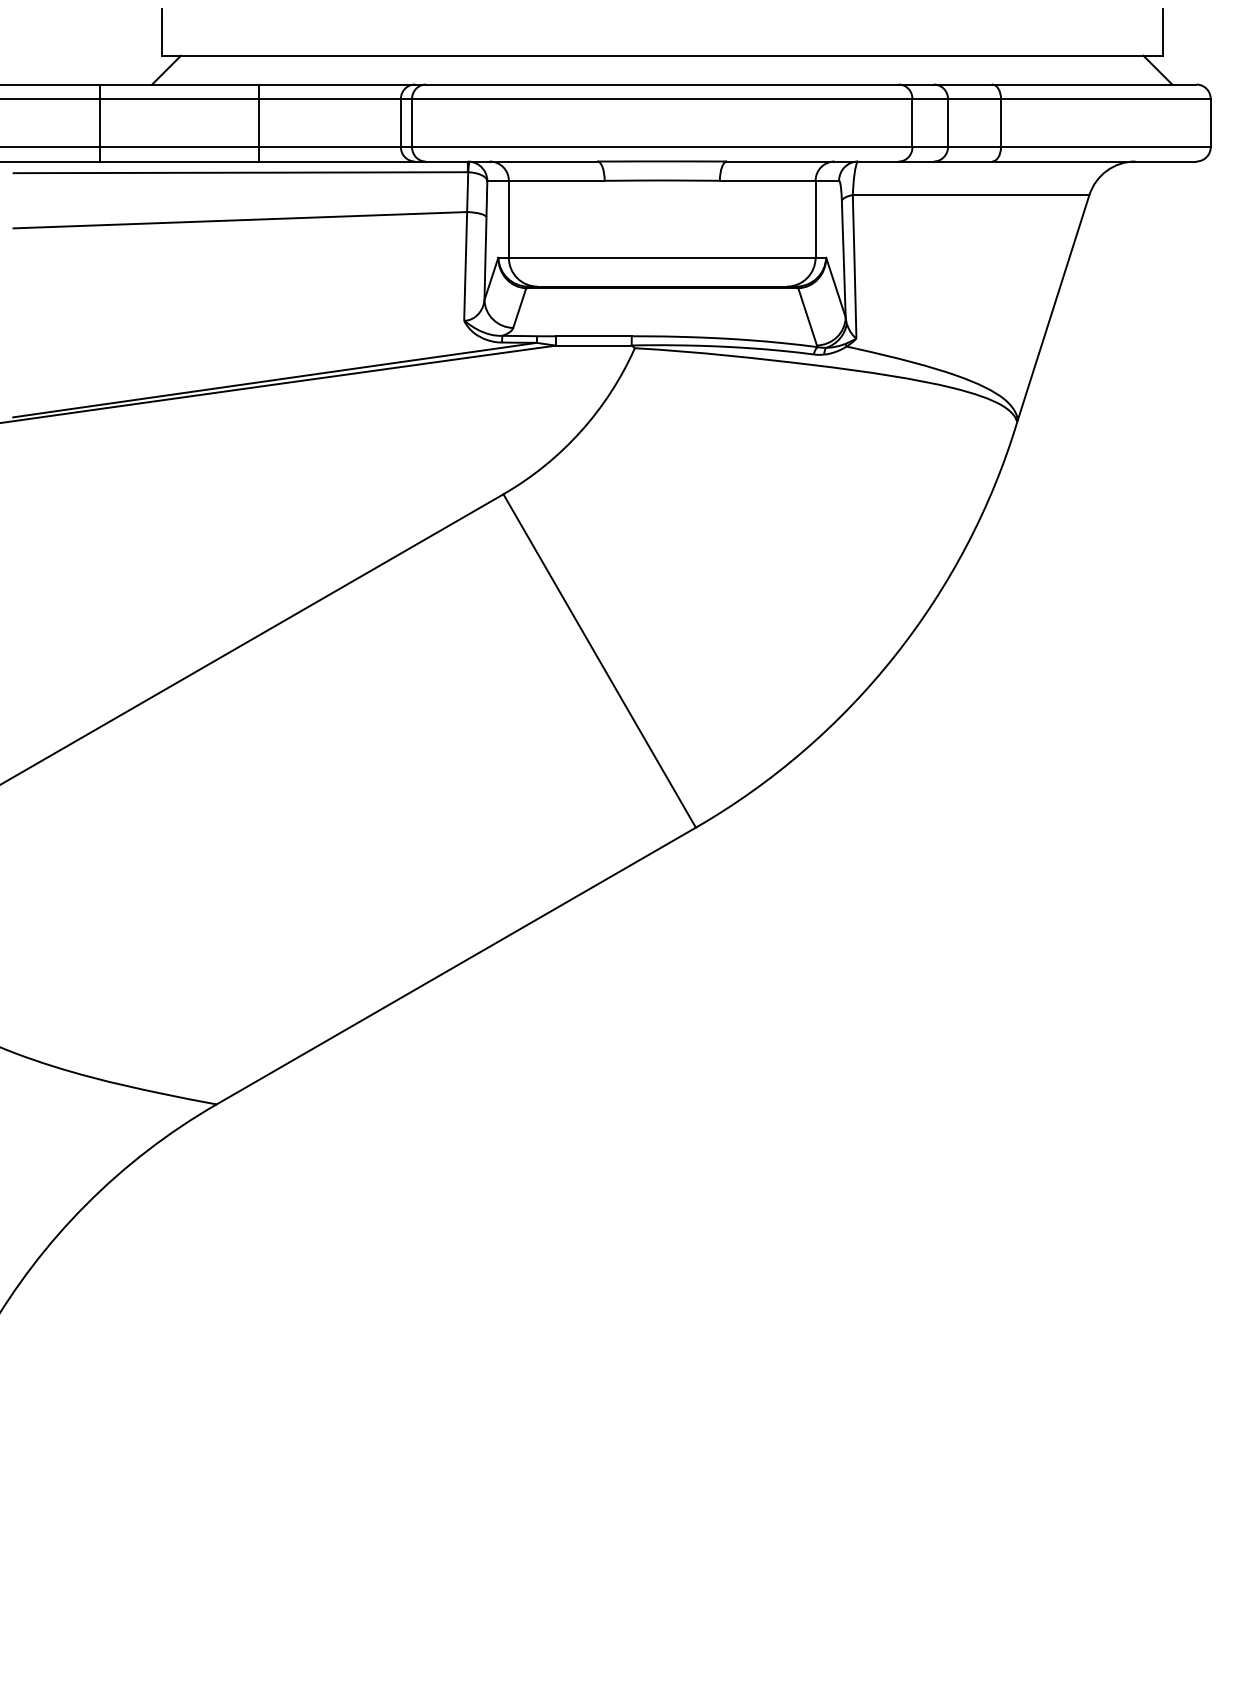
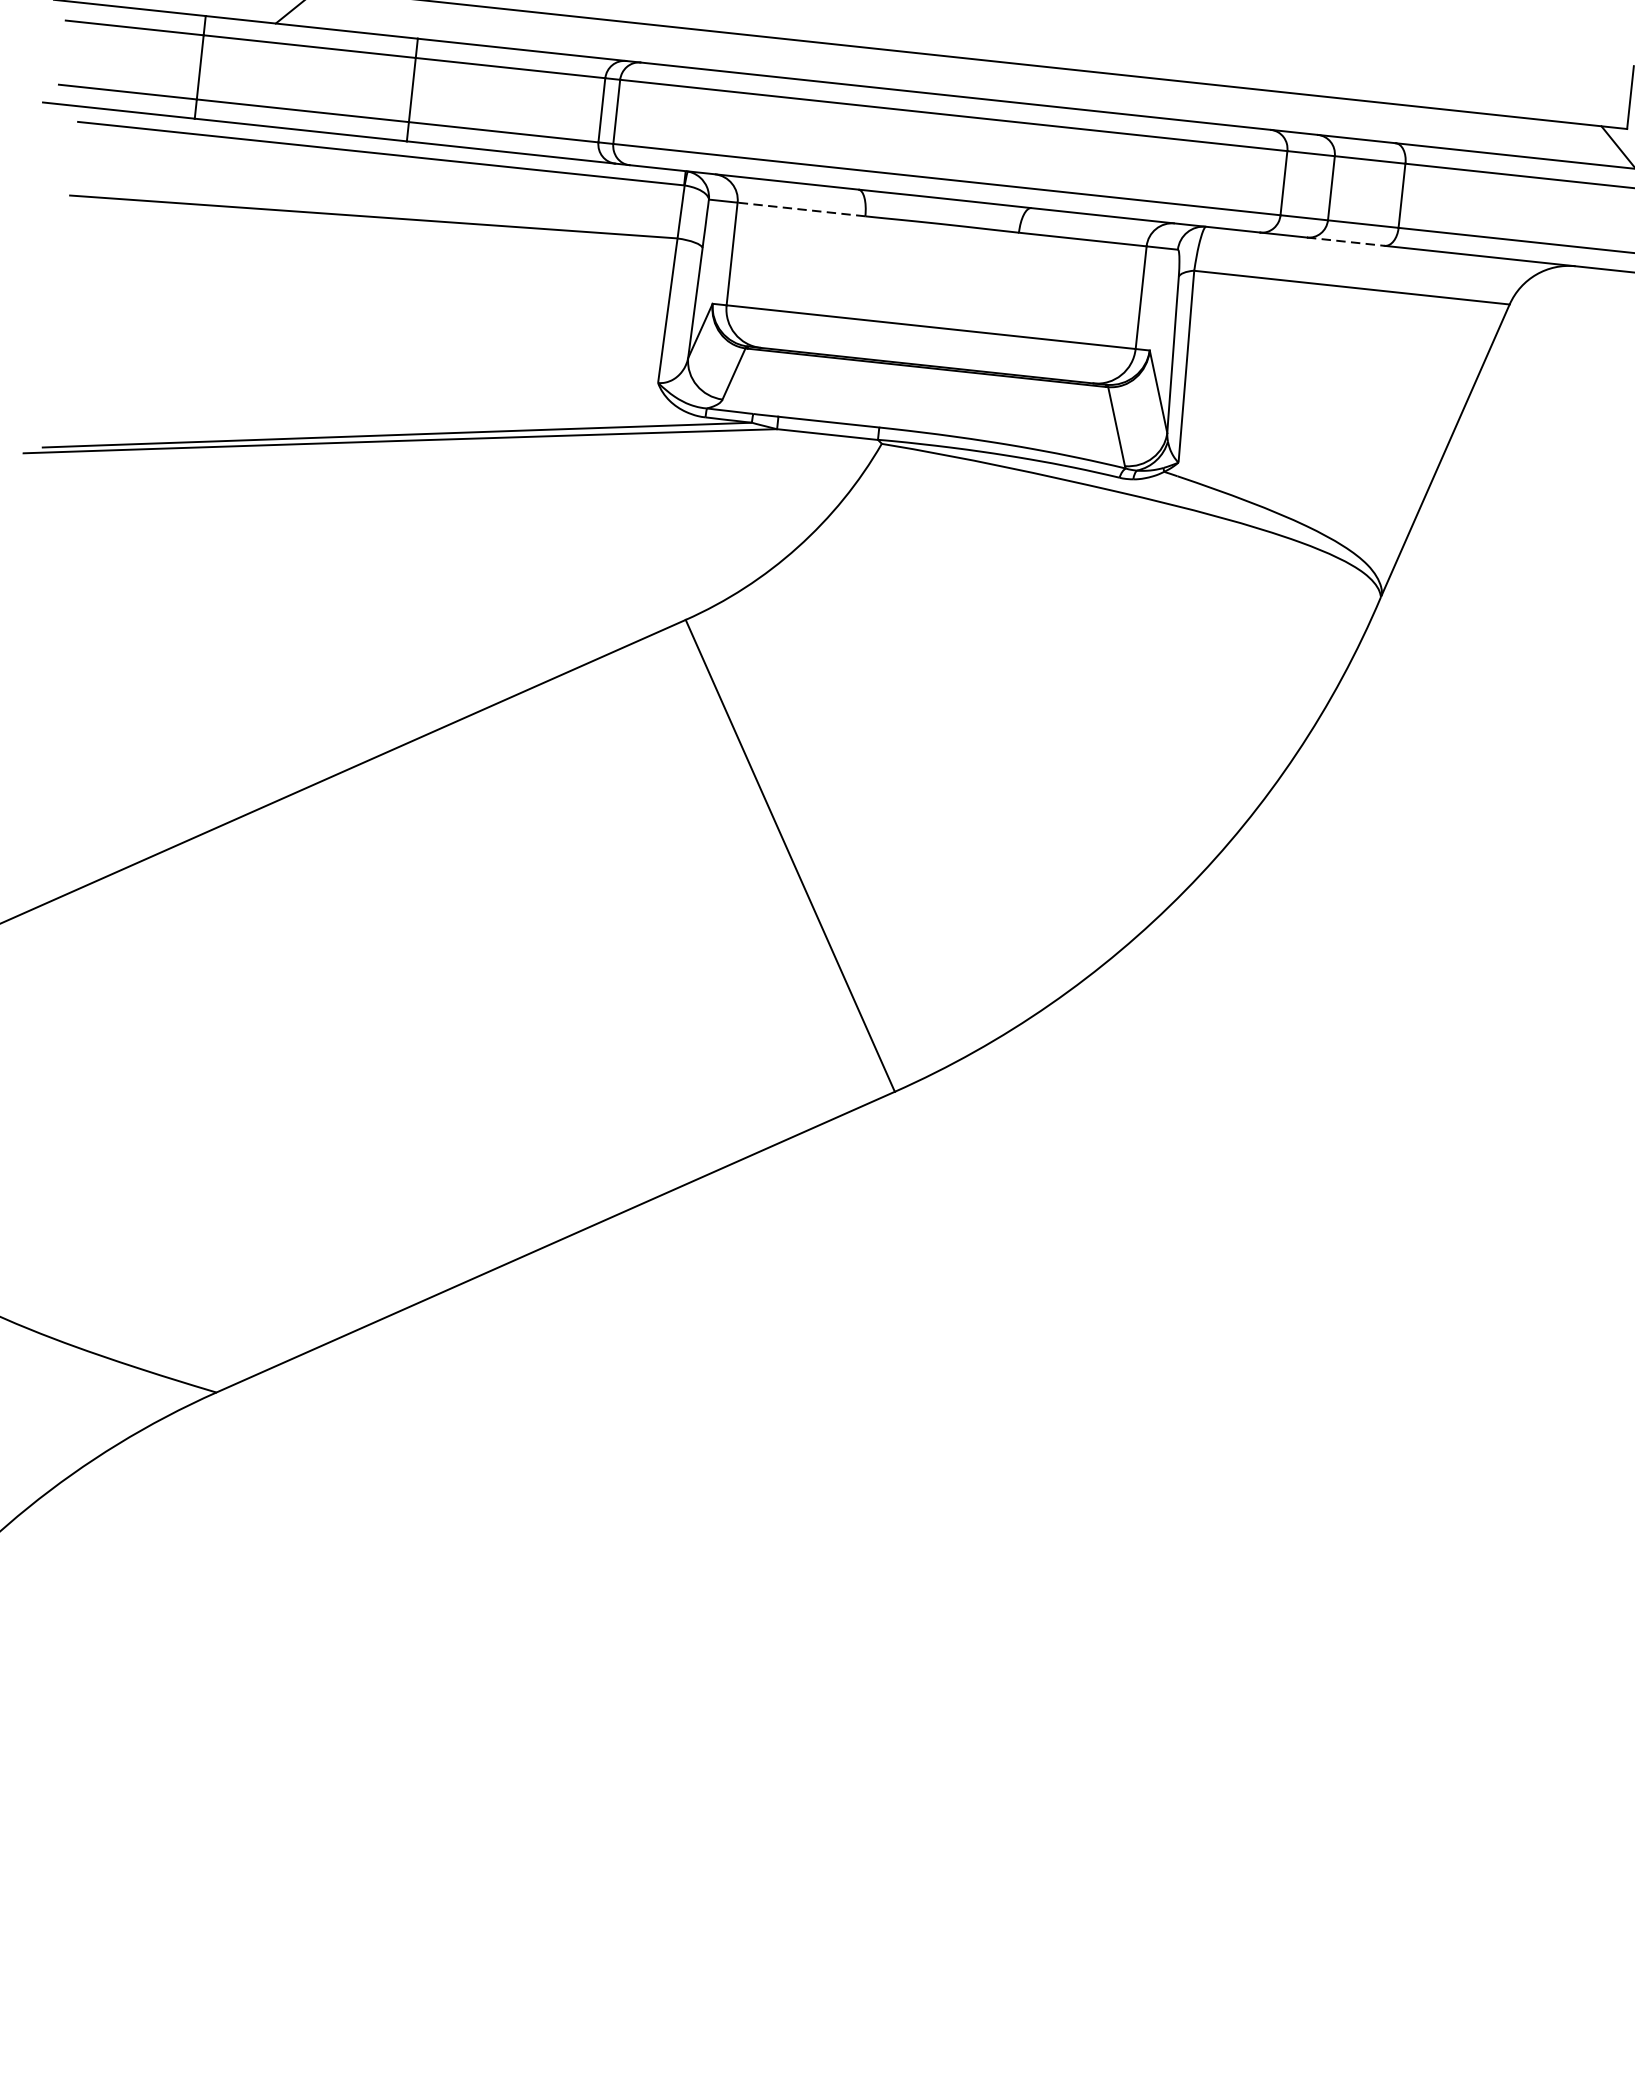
line: (963, 161) -> (1346, 241), solid -> dashed
line: (556, 180) -> (801, 209), solid -> dashed

